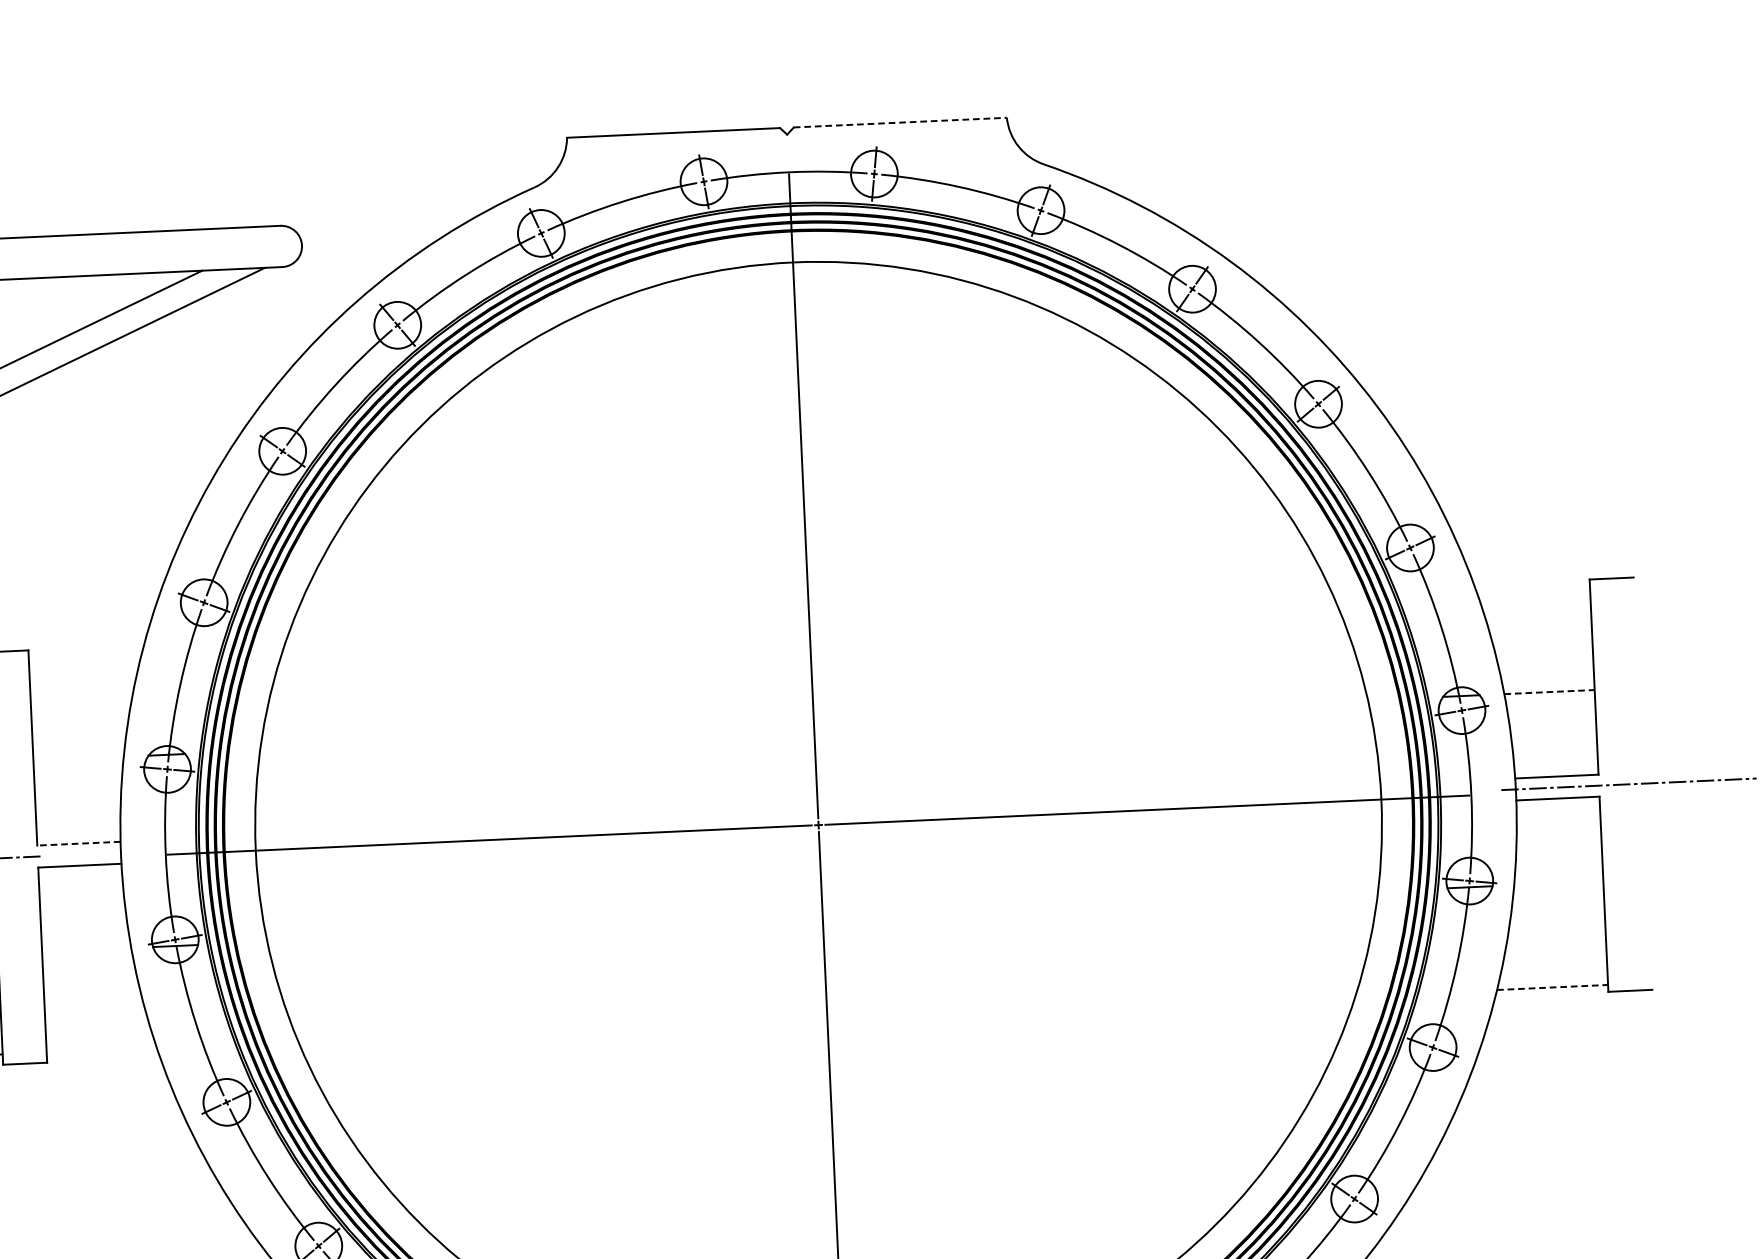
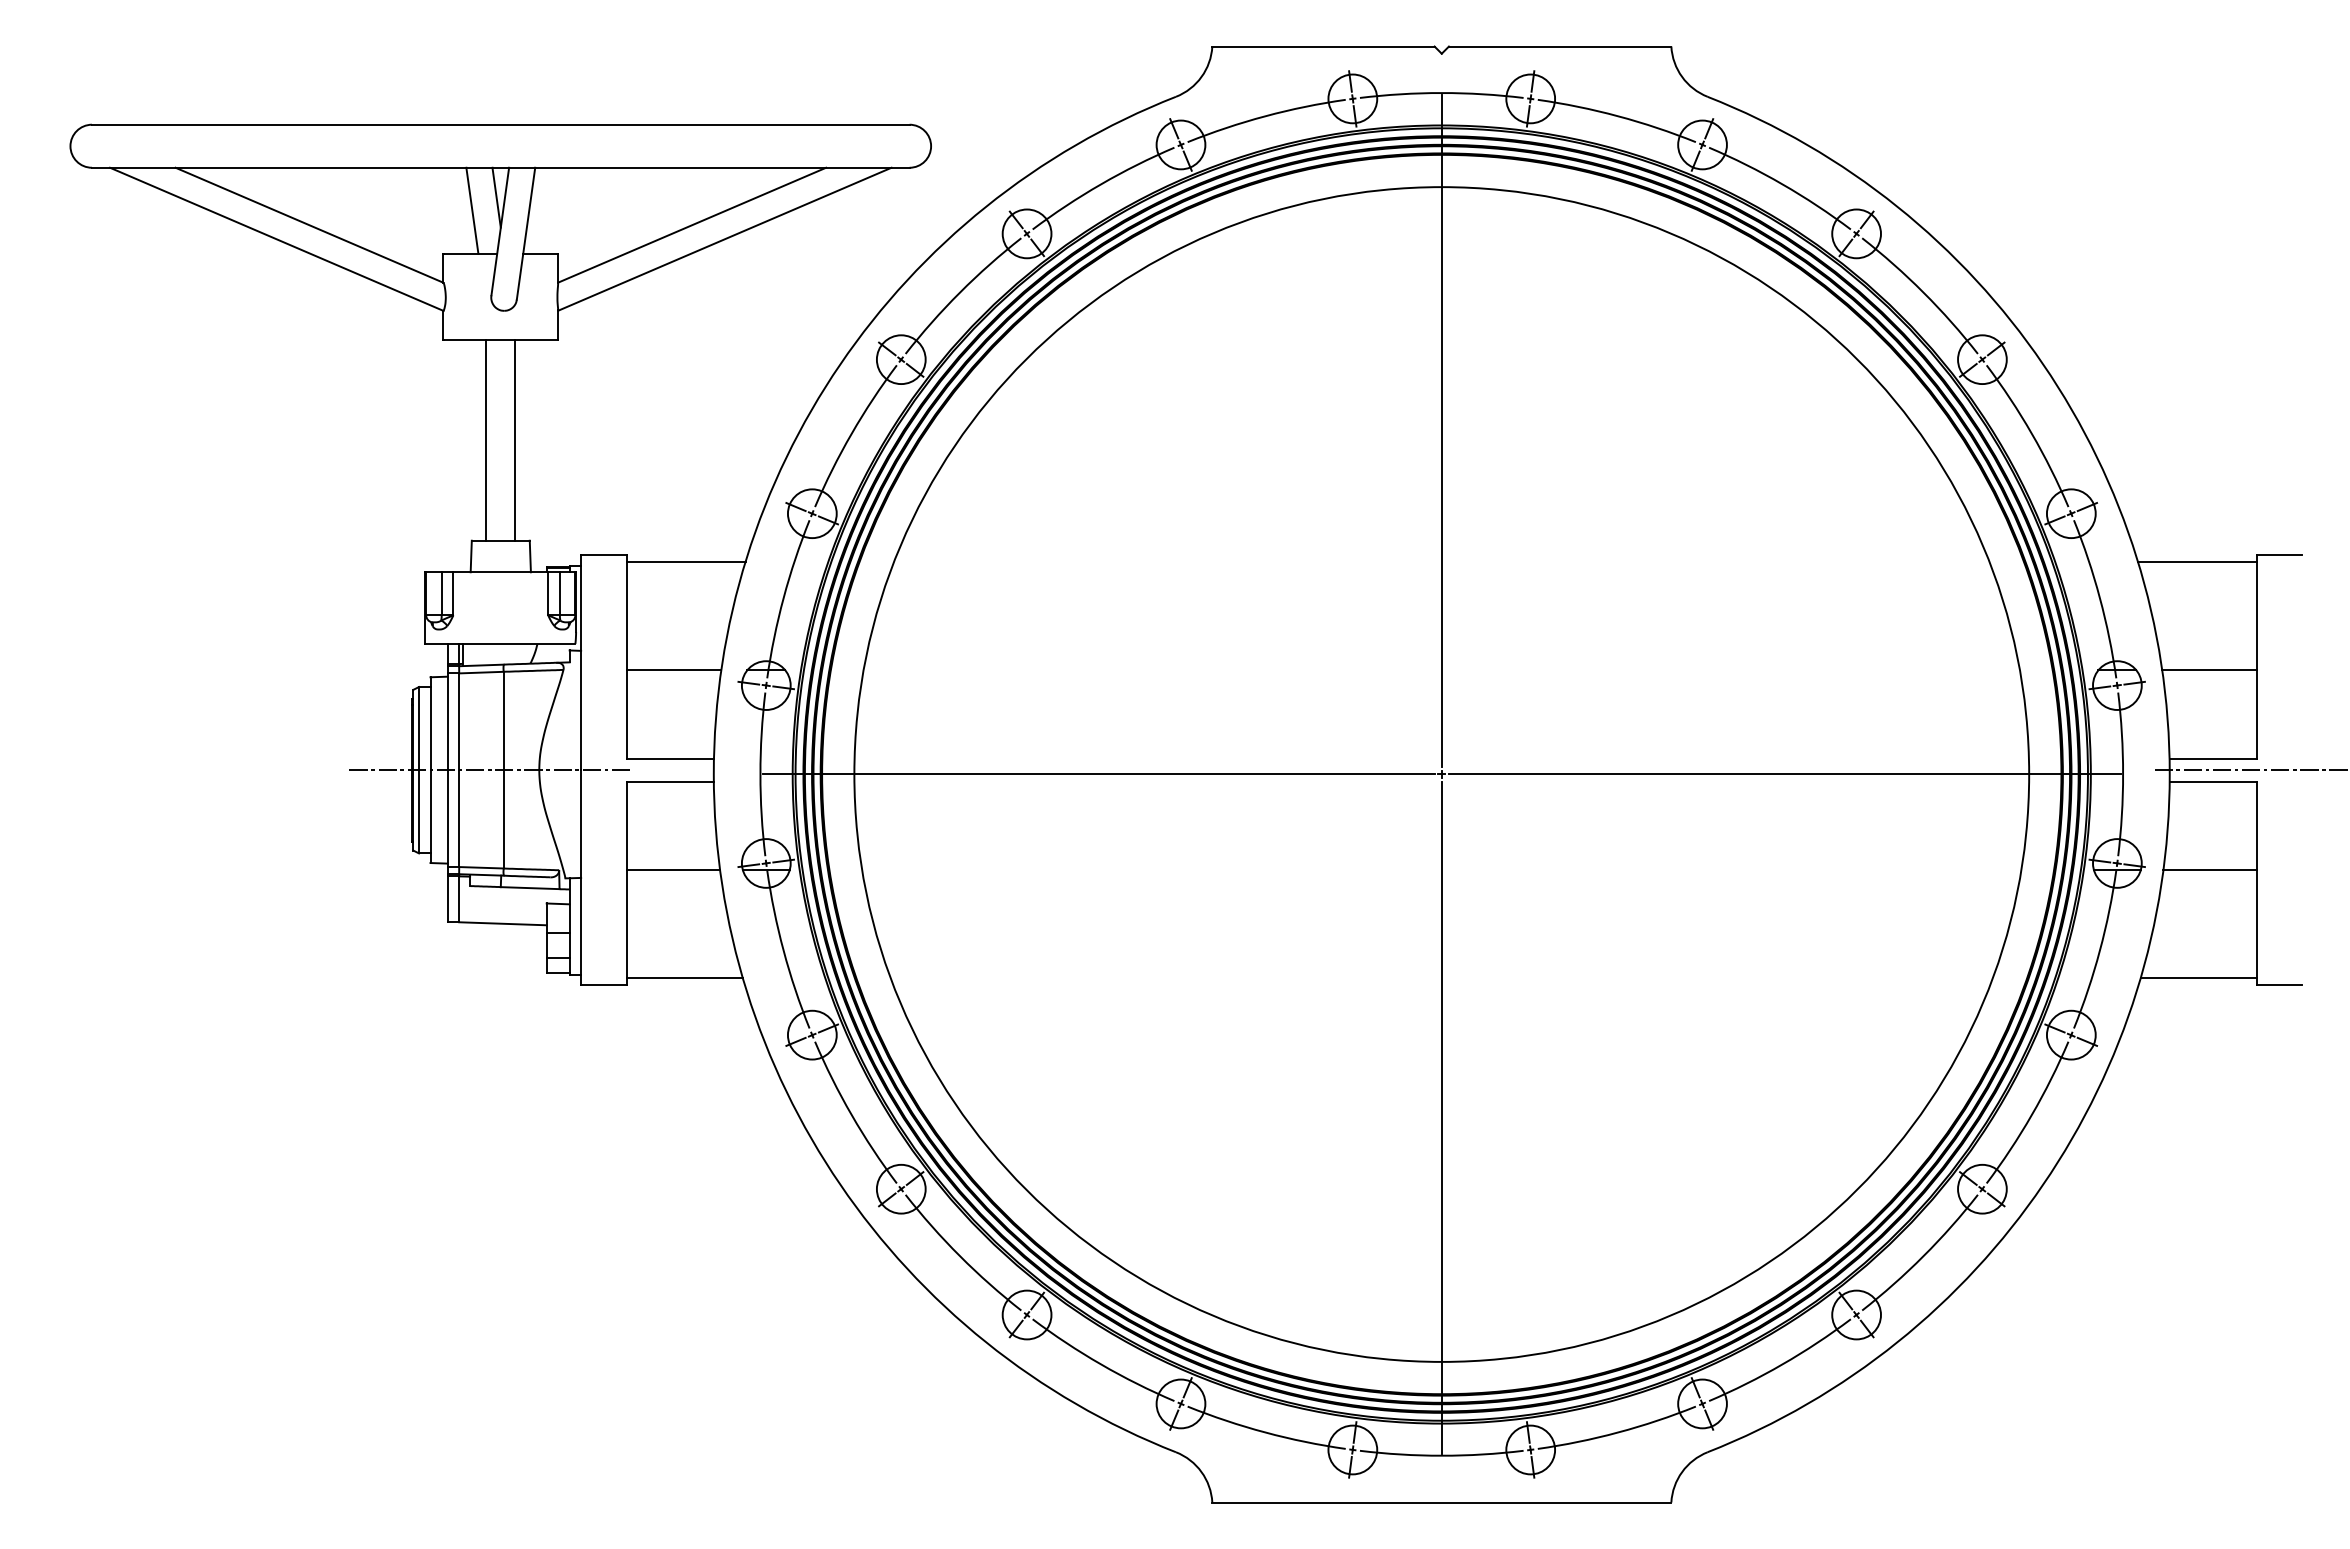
line: (900, 122) -> (1560, 46), dashed -> solid
line: (1533, 589) -> (2197, 562), added
line: (85, 654) -> (686, 562), added
line: (1549, 692) -> (2209, 670), dashed -> solid
line: (78, 758) -> (674, 670), added
line: (77, 843) -> (669, 758), dashed -> solid
line: (1558, 882) -> (2209, 869), added
line: (86, 949) -> (673, 869), added
line: (1552, 987) -> (2198, 978), dashed -> solid
line: (101, 1053) -> (684, 978), added

